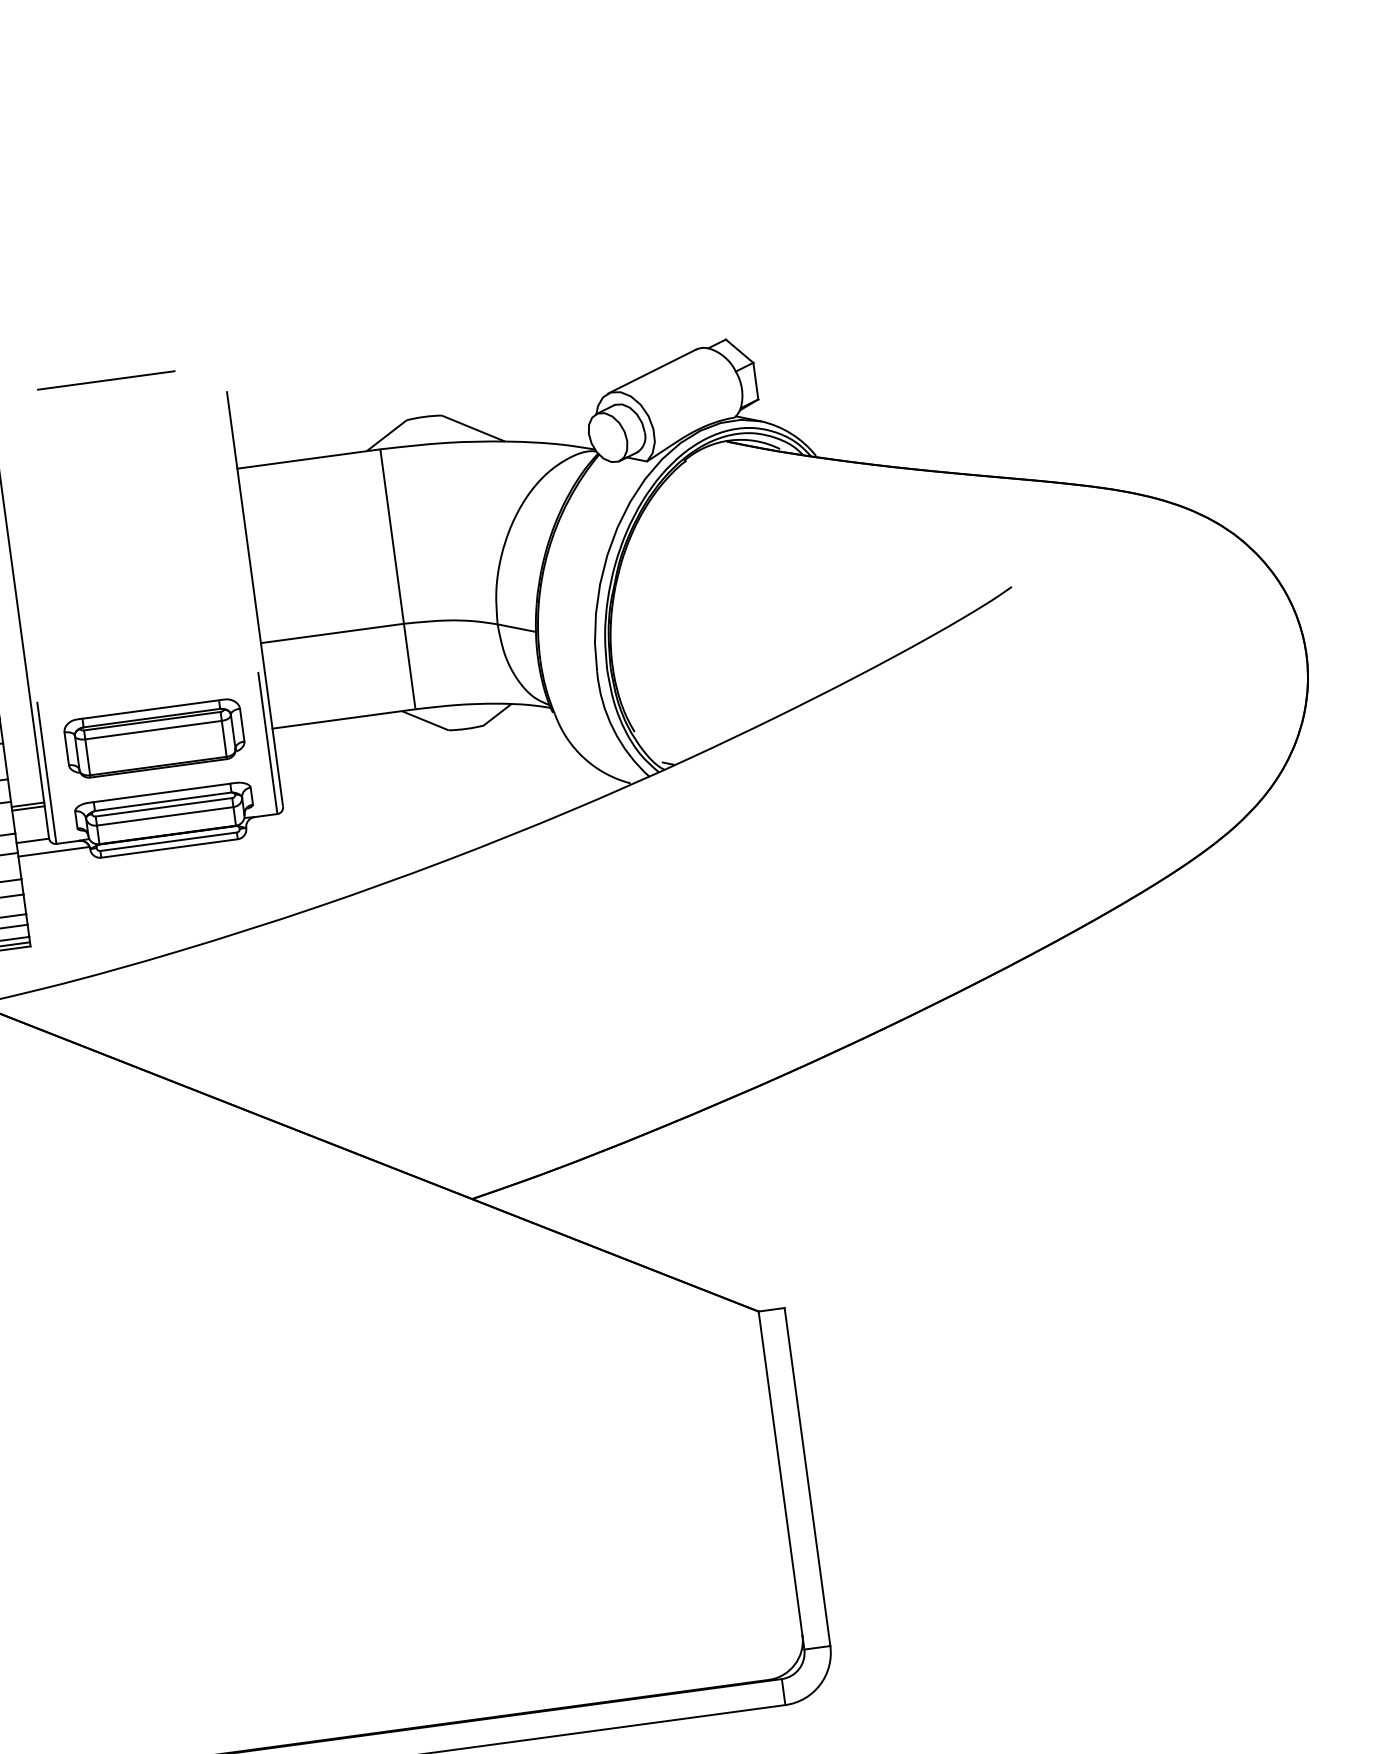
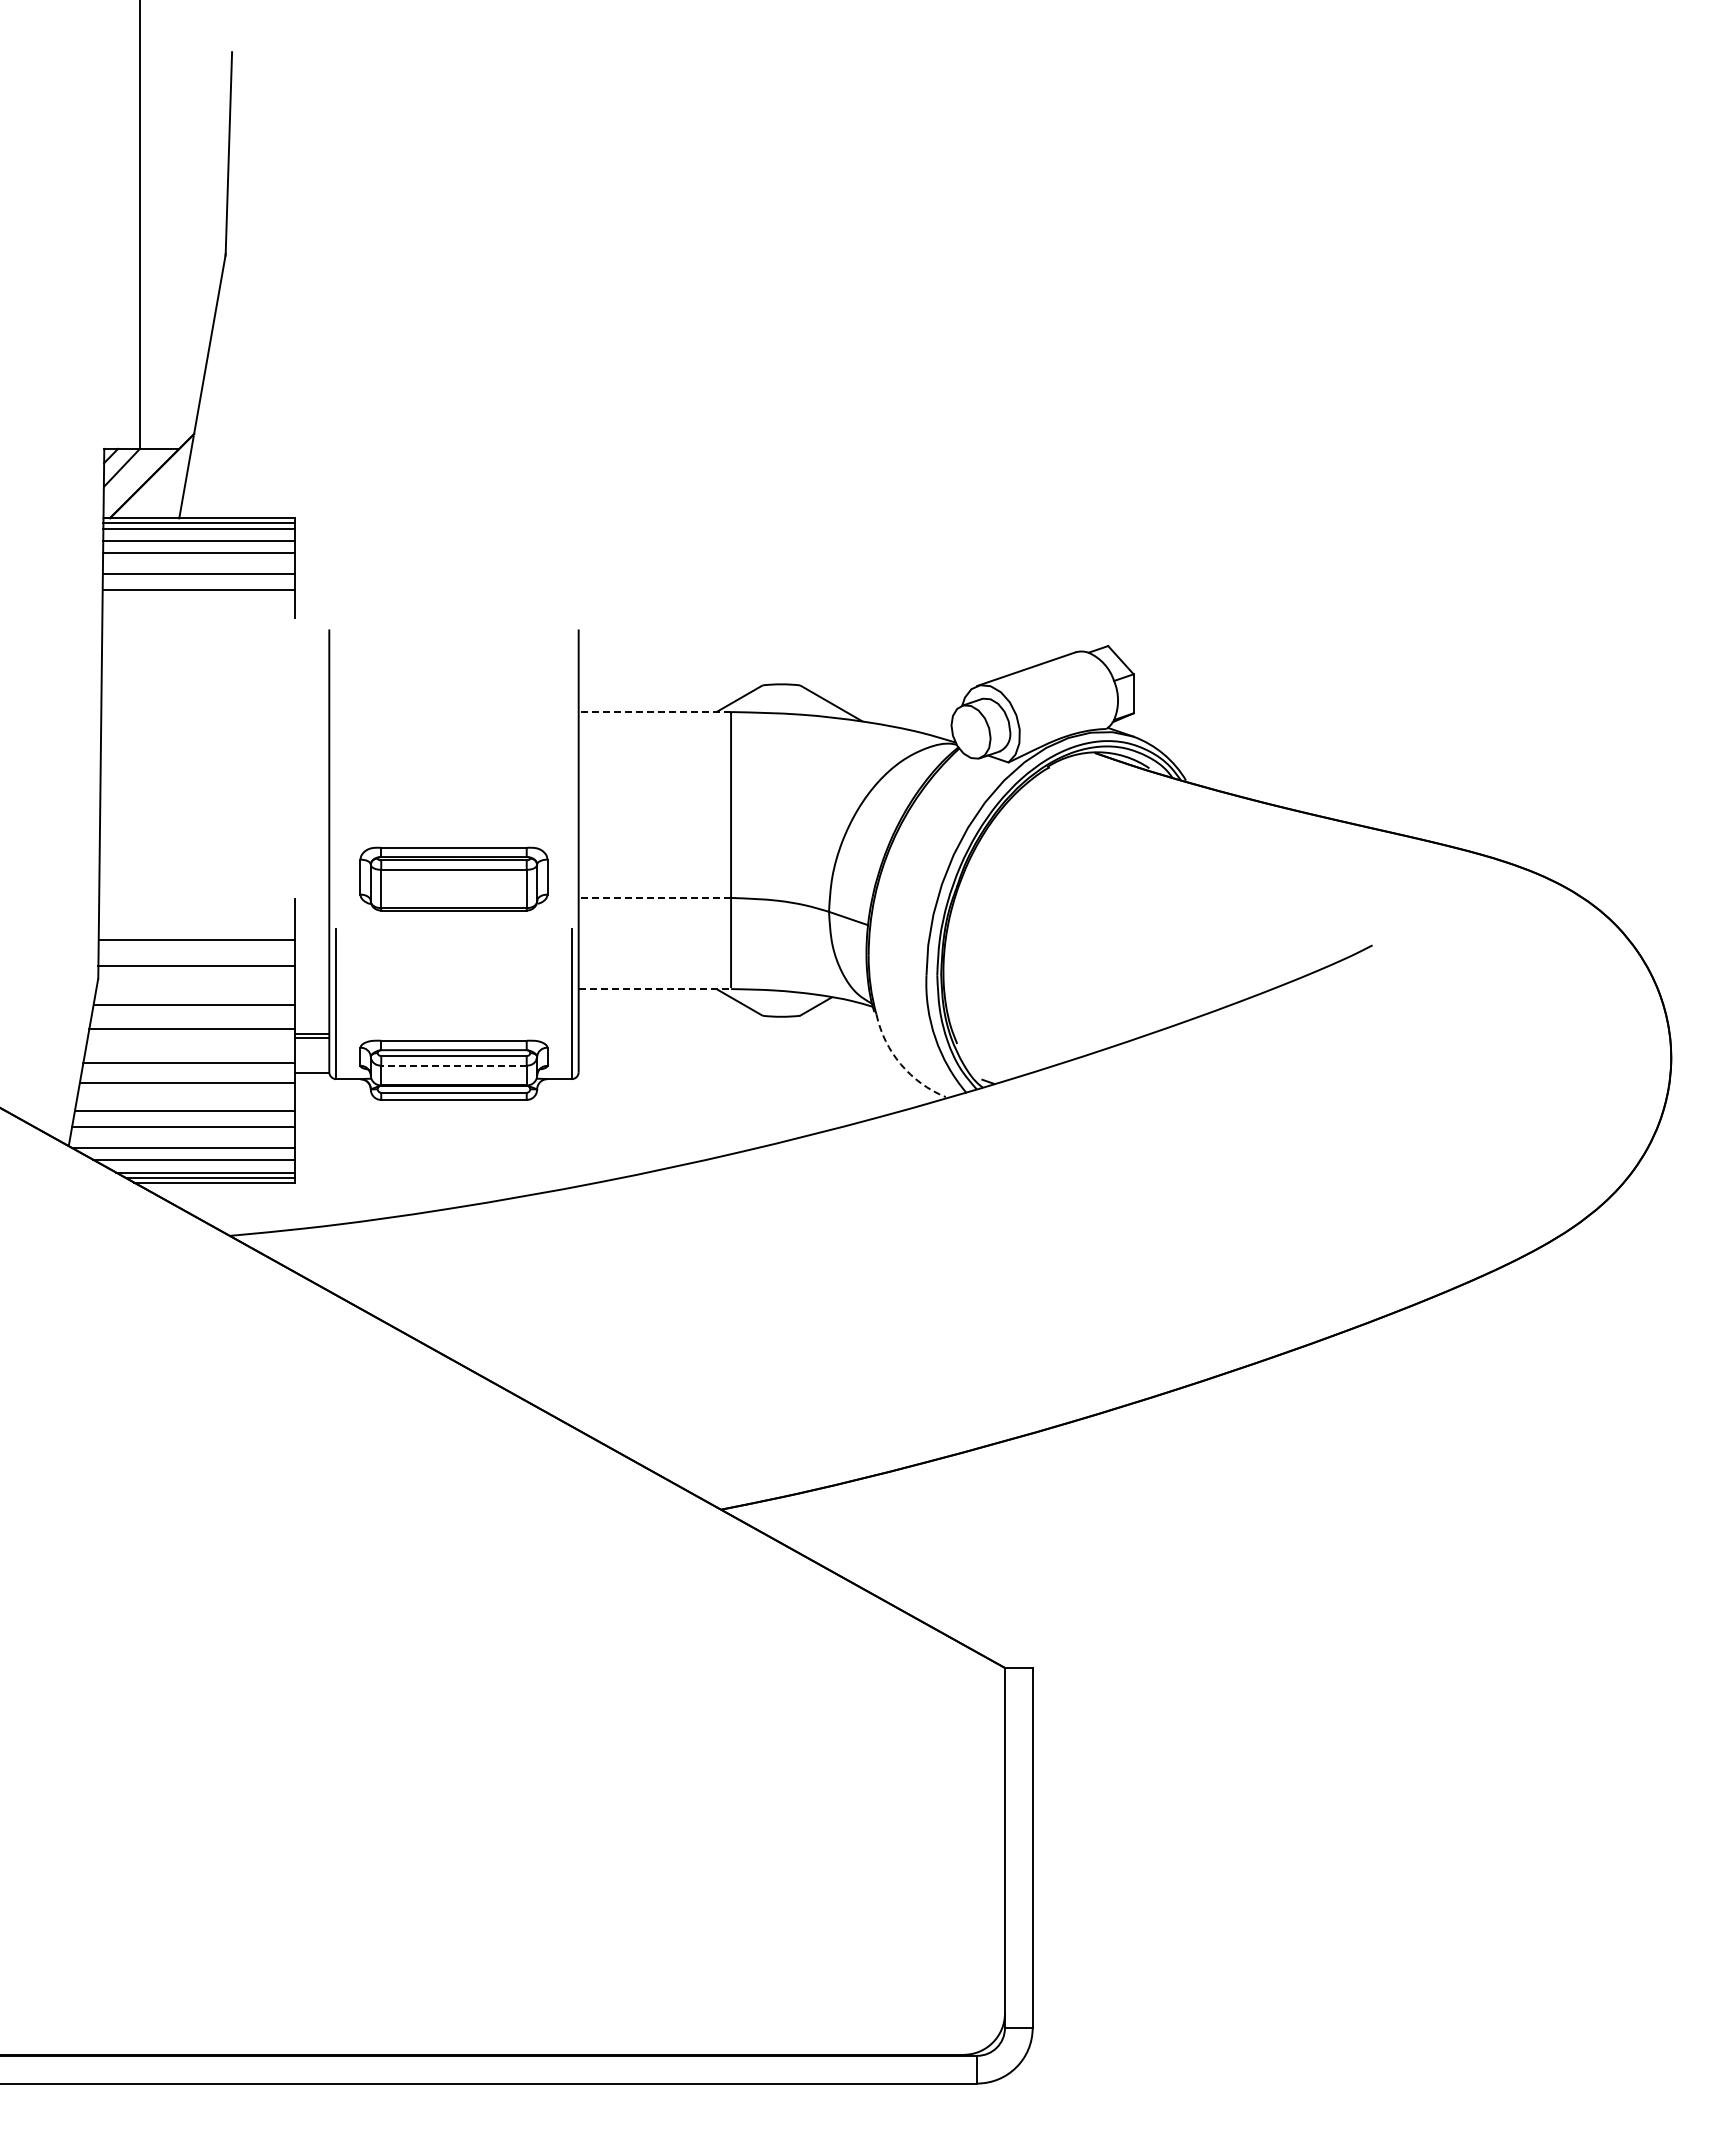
line: (105, 380) -> (453, 601), removed
line: (308, 459) -> (654, 712), solid -> dashed
line: (332, 633) -> (654, 897), solid -> dashed
line: (344, 719) -> (655, 989), solid -> dashed
part: (154, 738) -> (453, 878), moved
arc: (584, 758) -> (900, 1064), solid -> dashed
line: (164, 816) -> (453, 1065), solid -> dashed
line: (53, 852) -> (332, 1087), removed

